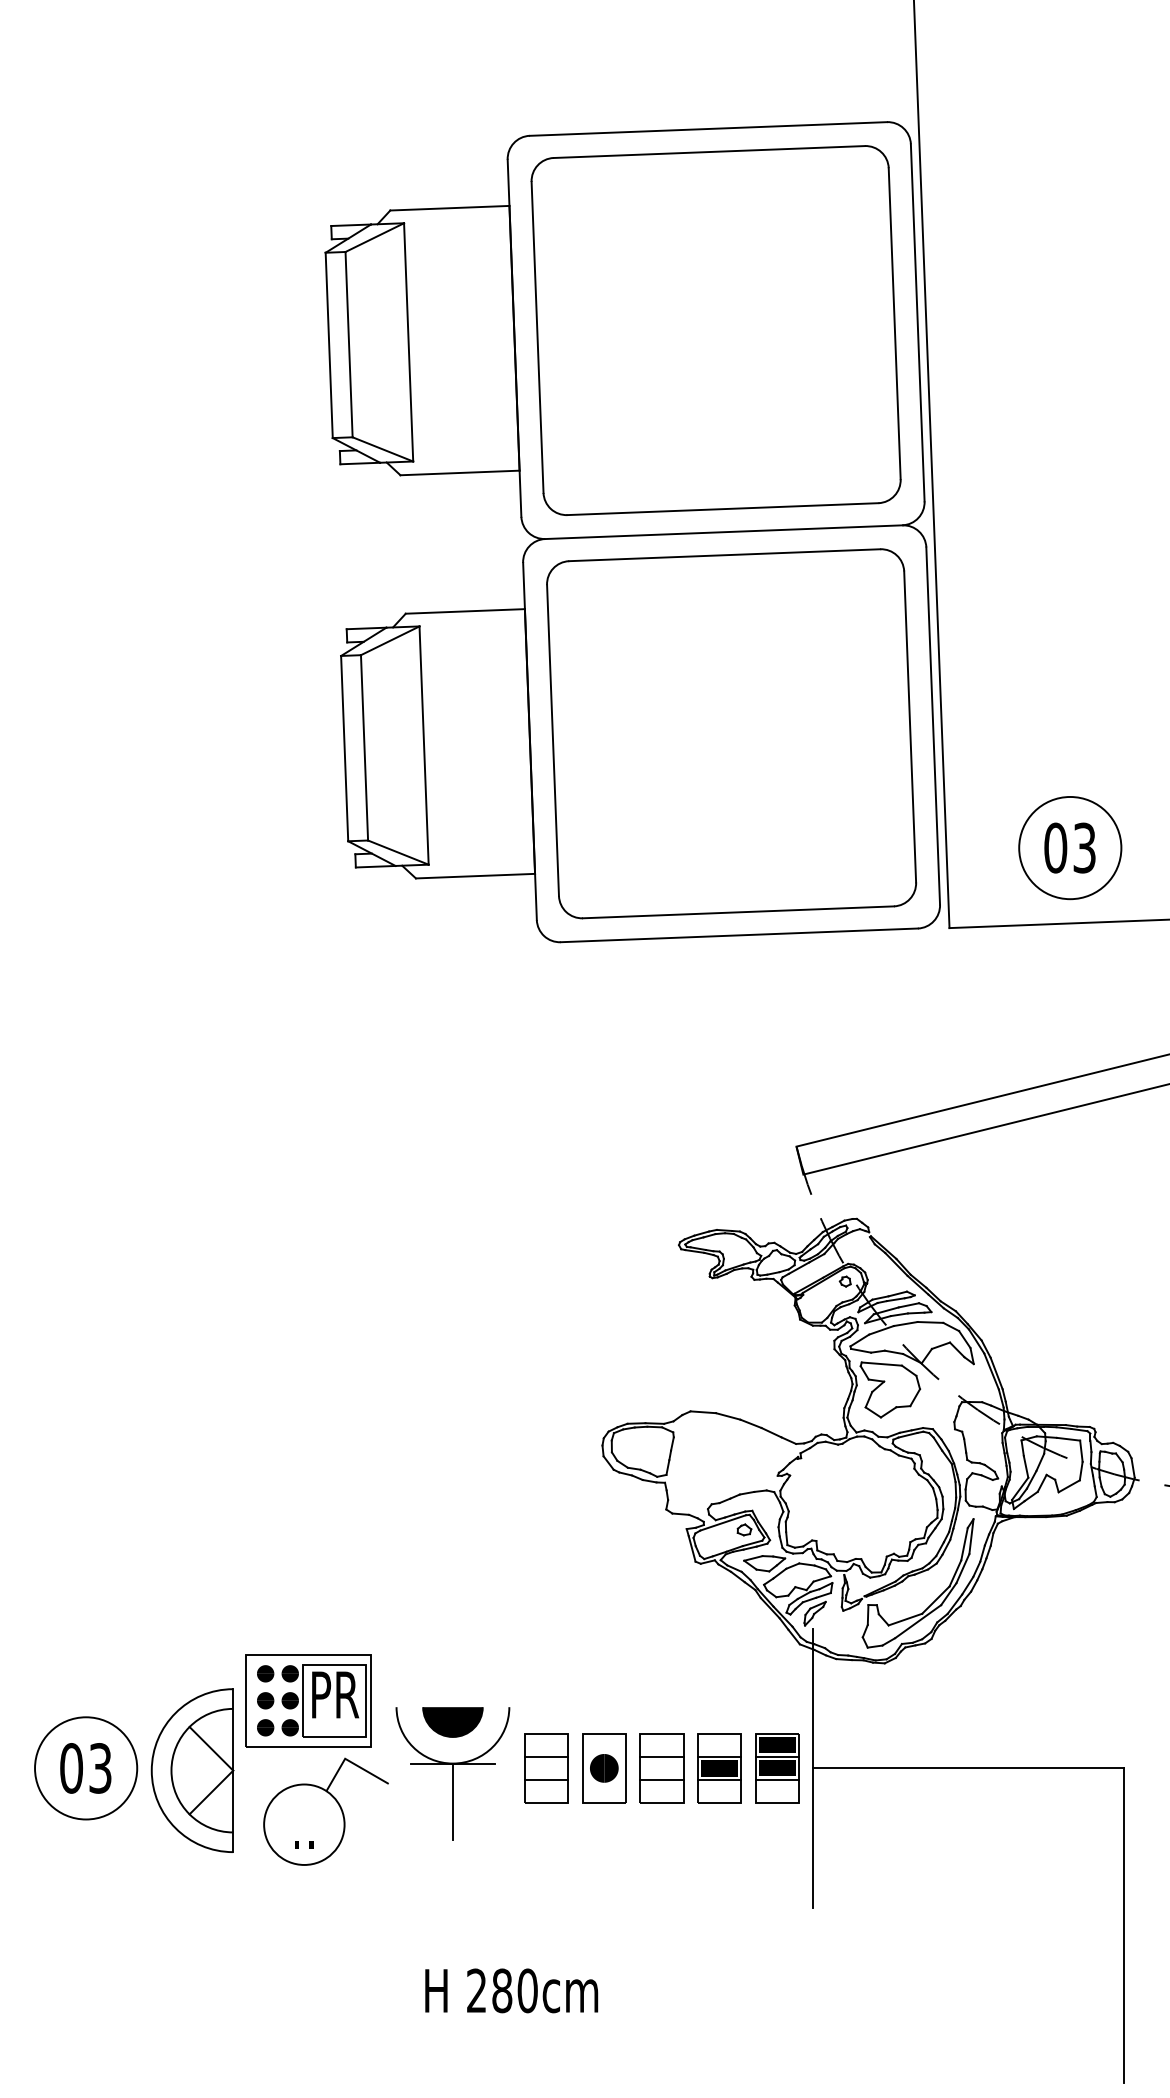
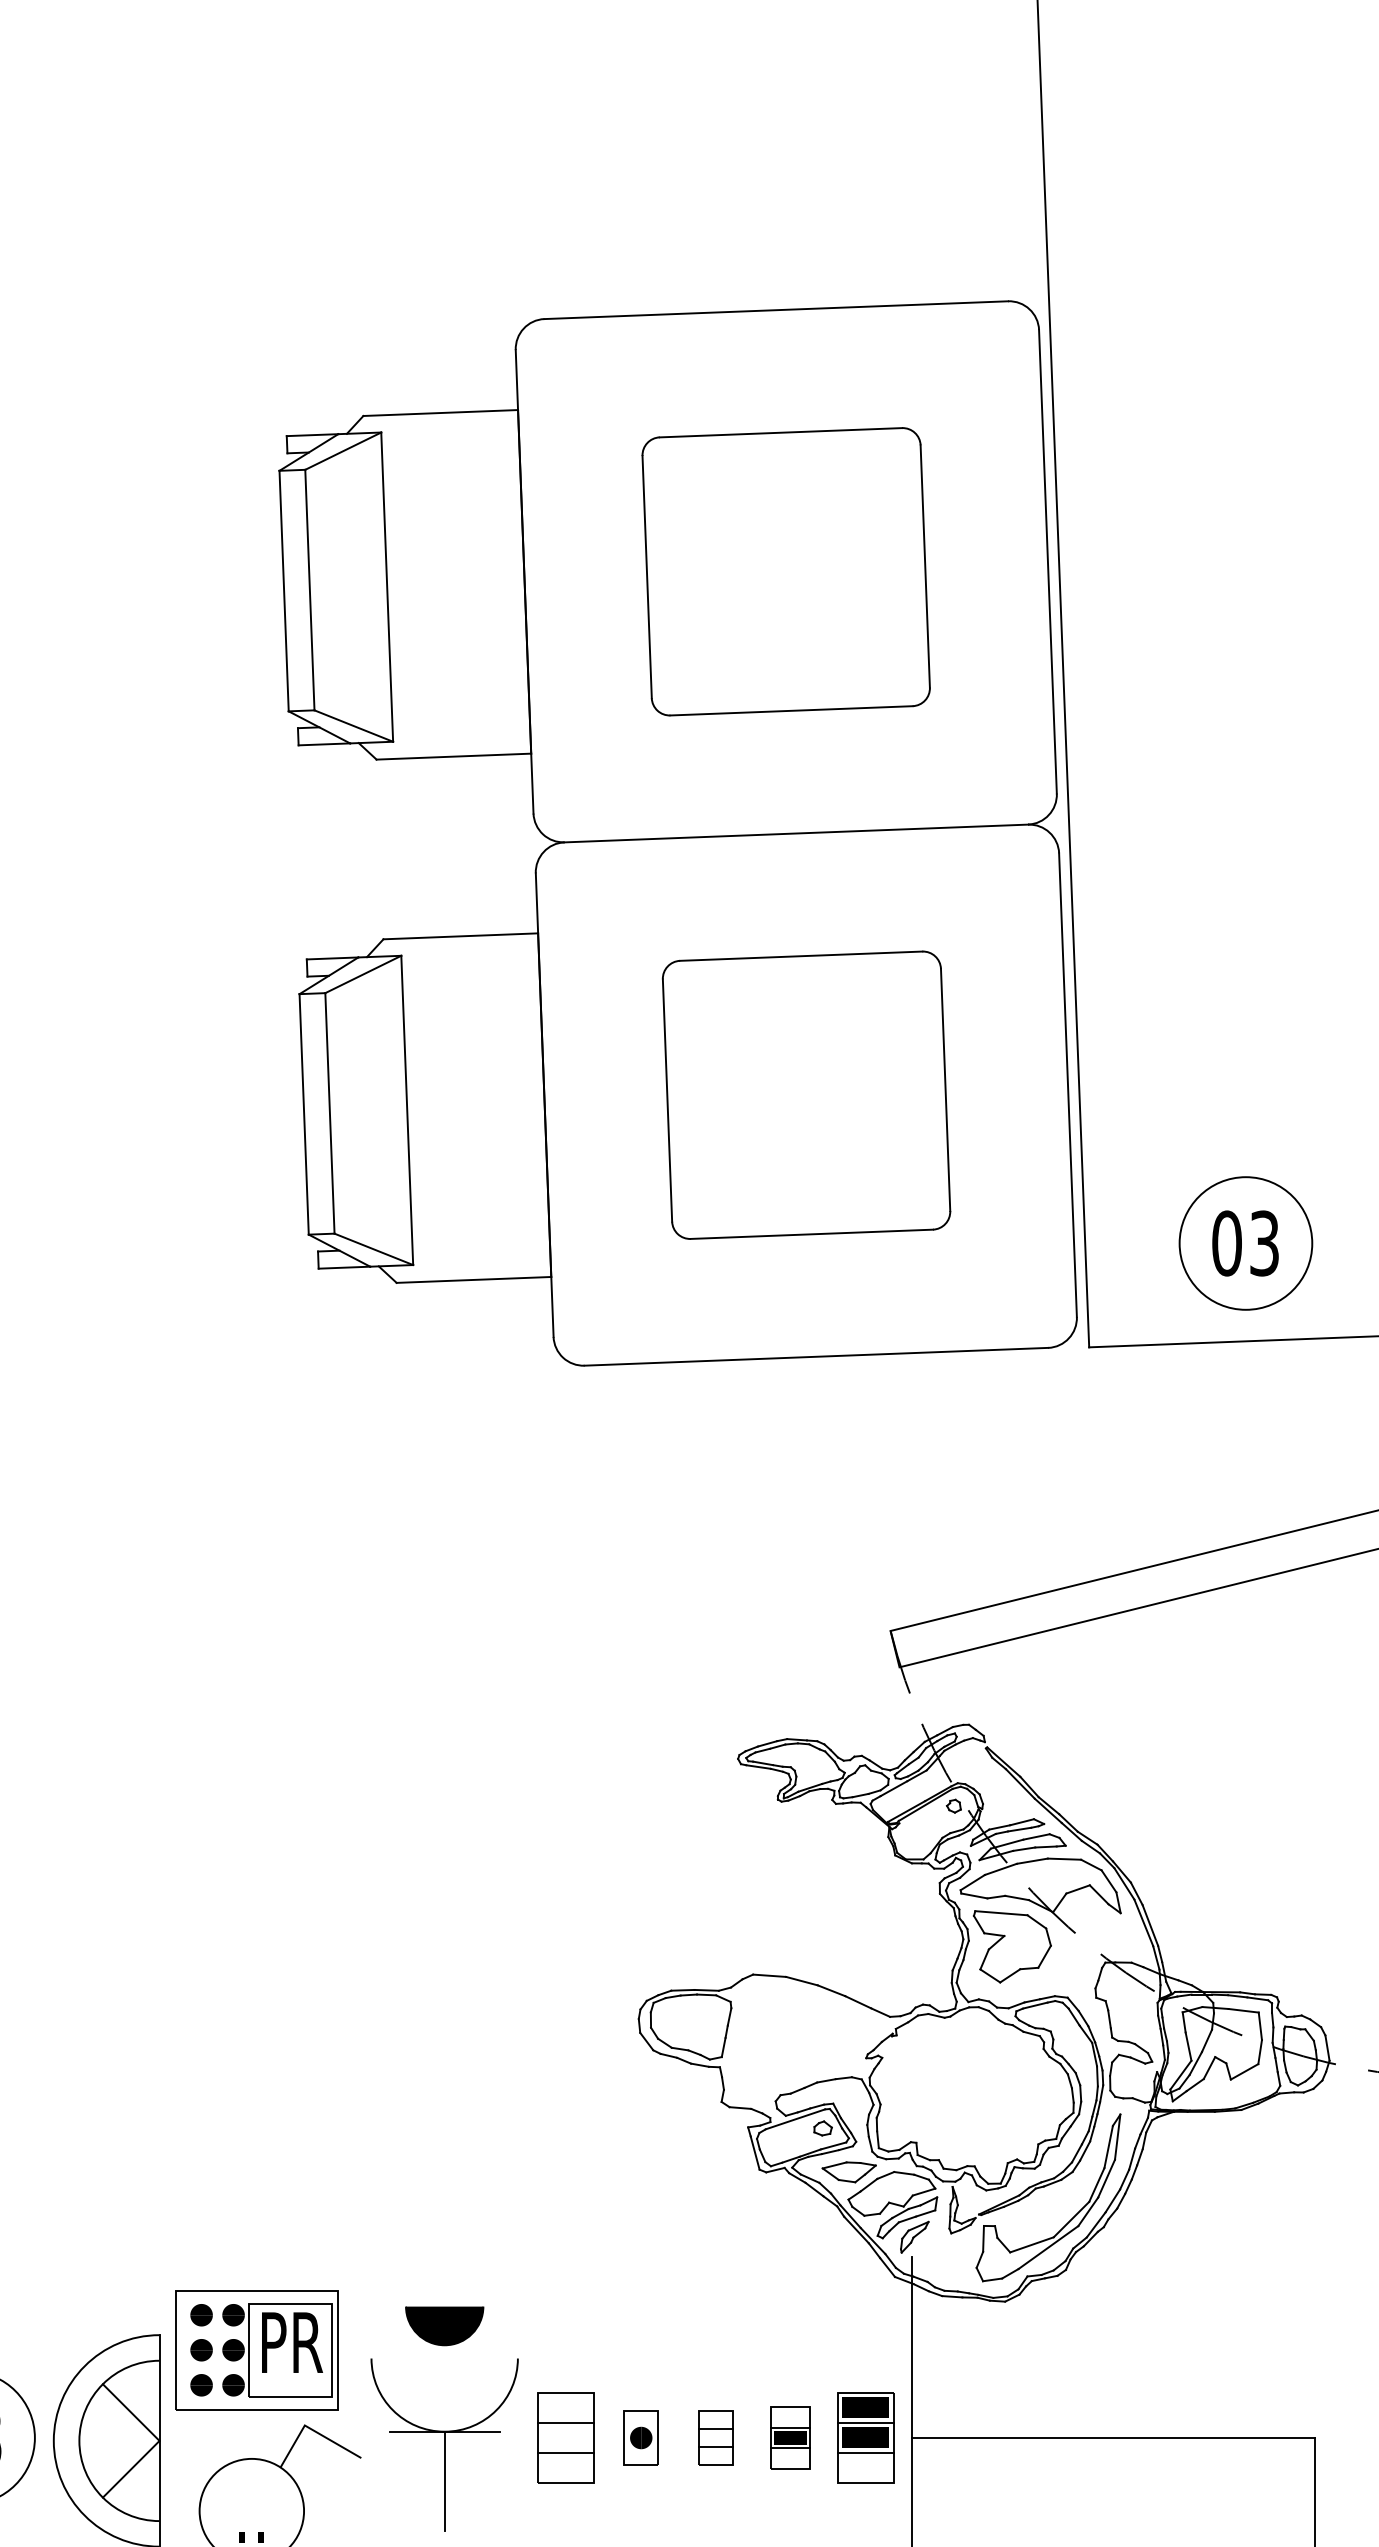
part: (715, 330) -> (785, 571), size x0.6
part: (731, 733) -> (806, 1094), size x0.6
part: (452, 1722) -> (444, 2326), moved
part: (604, 1768) -> (641, 2438), size x0.6
part: (661, 1768) -> (715, 2438), size x0.6
part: (719, 1768) -> (790, 2438), size x0.7

